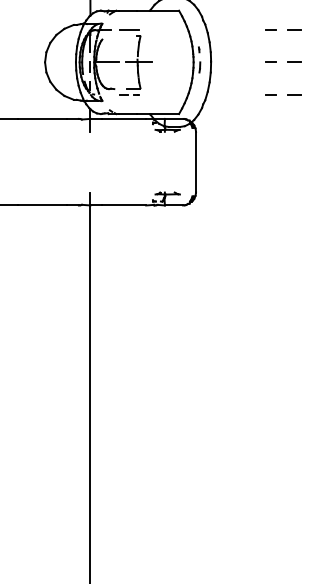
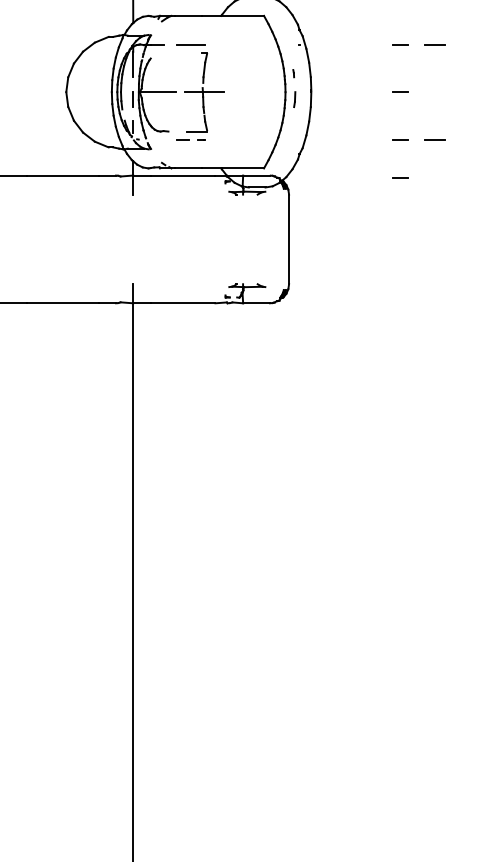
line: (294, 61) -> (434, 90), removed
line: (270, 119) -> (398, 176), added

